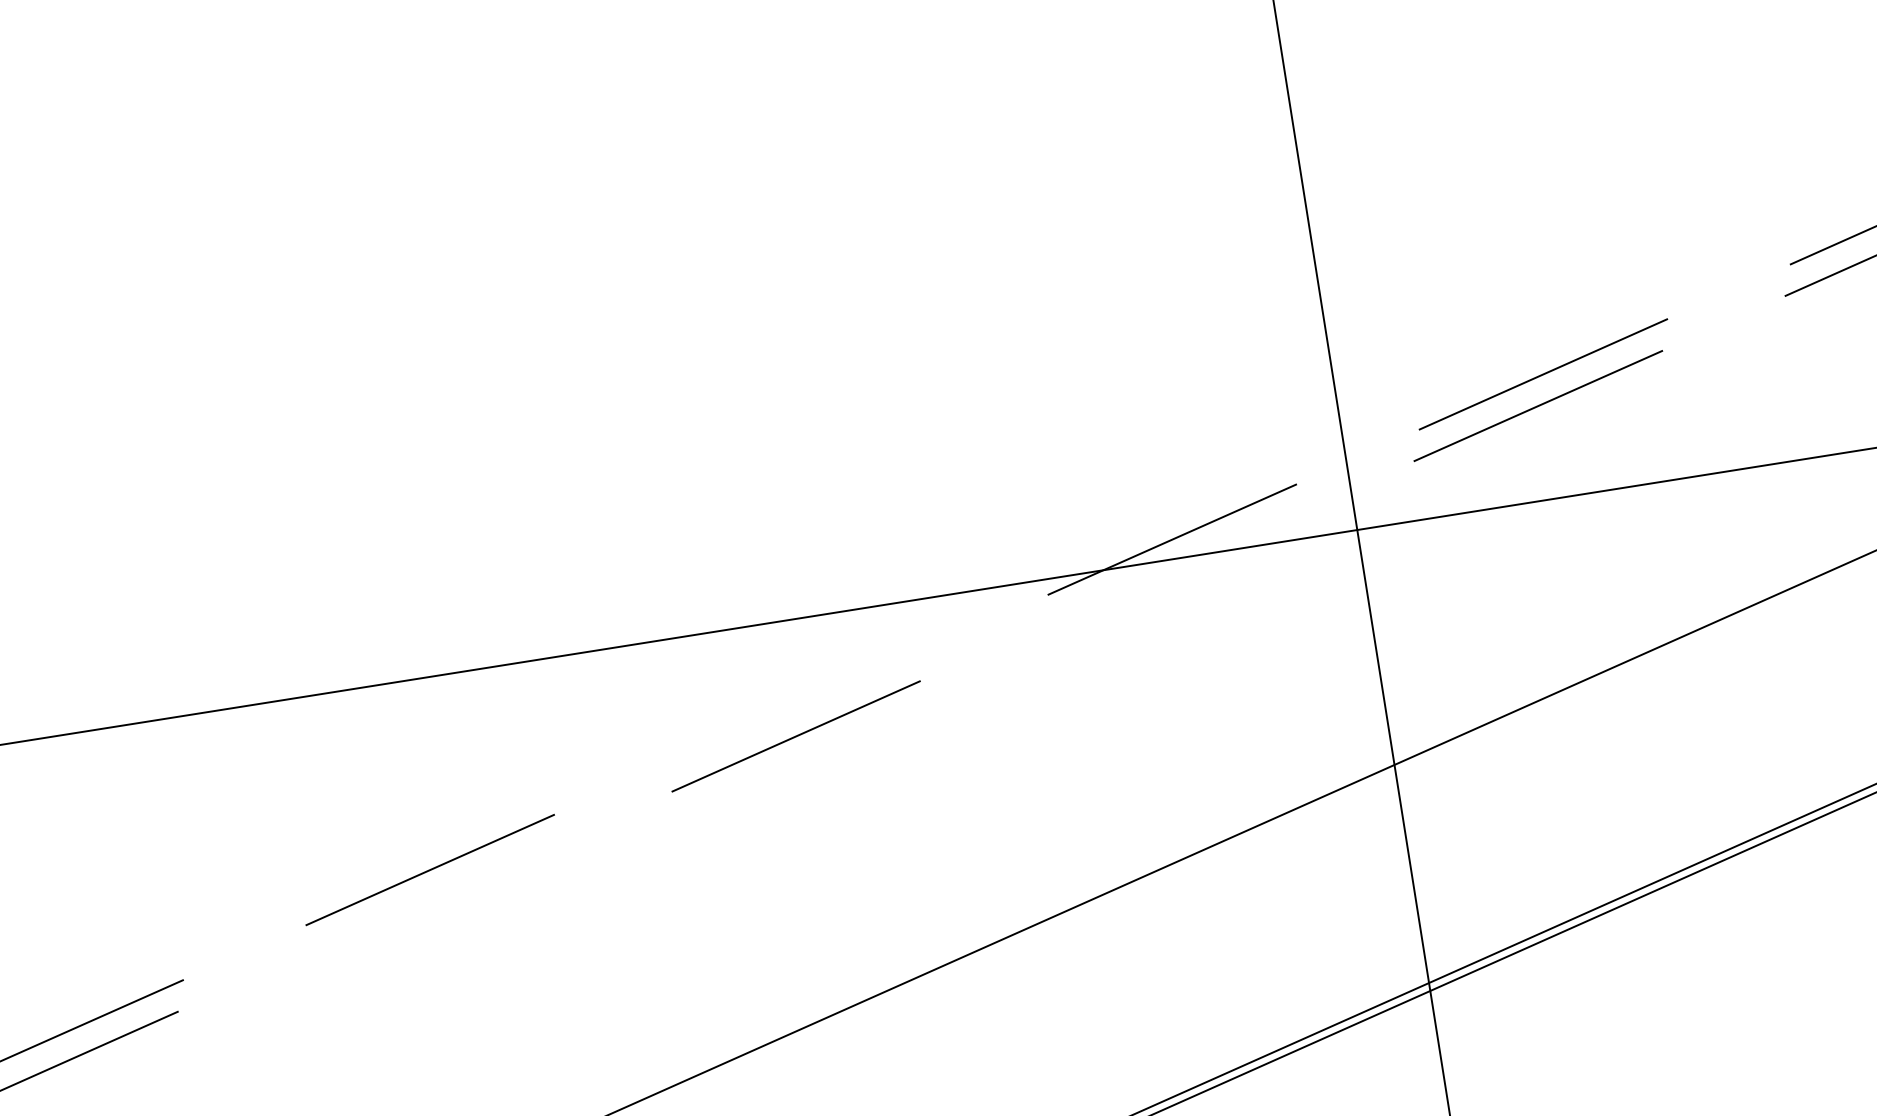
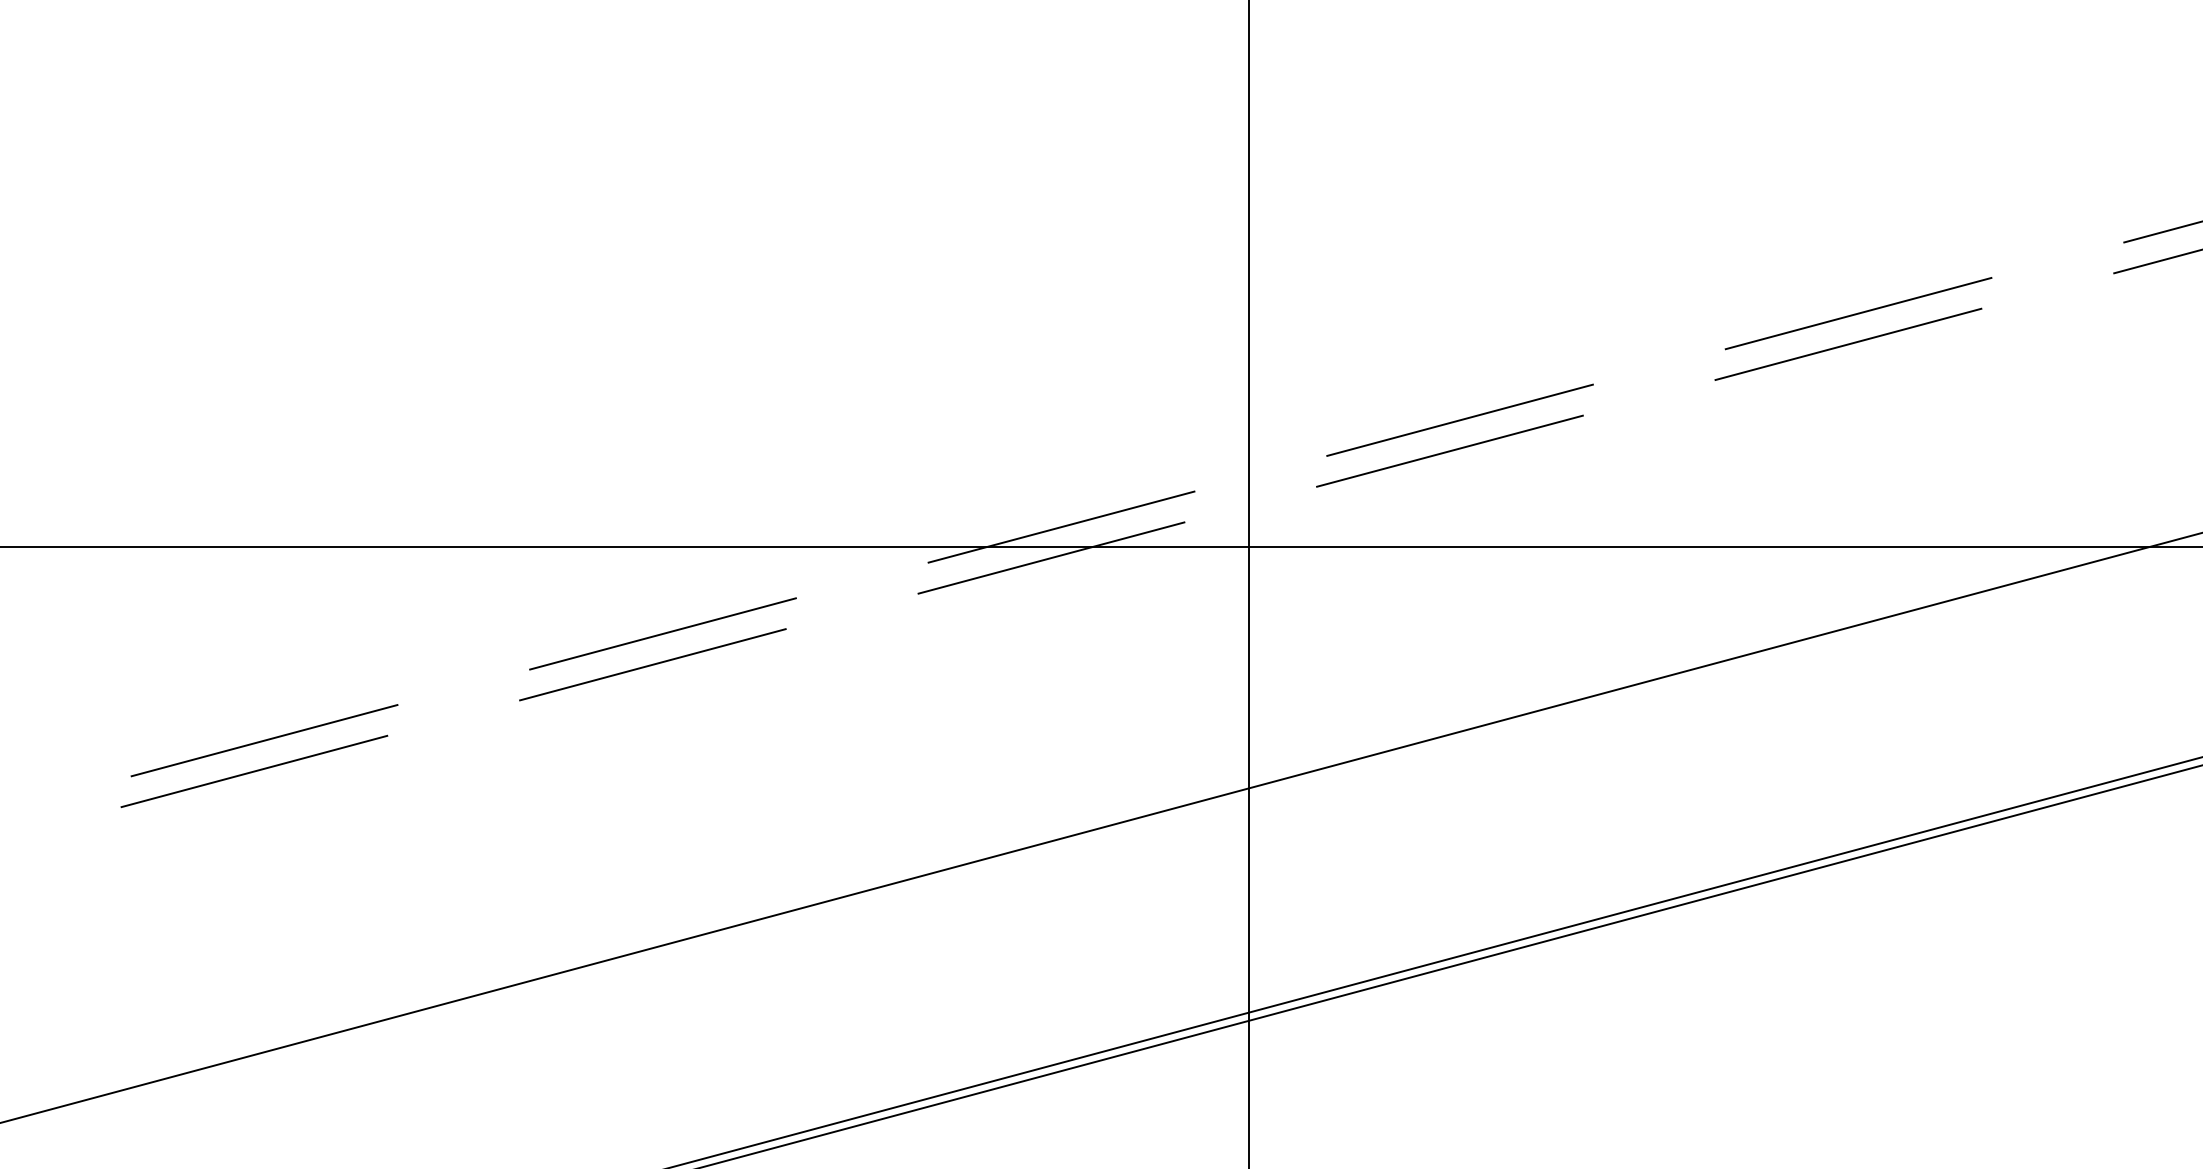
line: (1167, 570) -> (1051, 557), added
line: (800, 704) -> (662, 633), added
line: (425, 901) -> (254, 771), added

